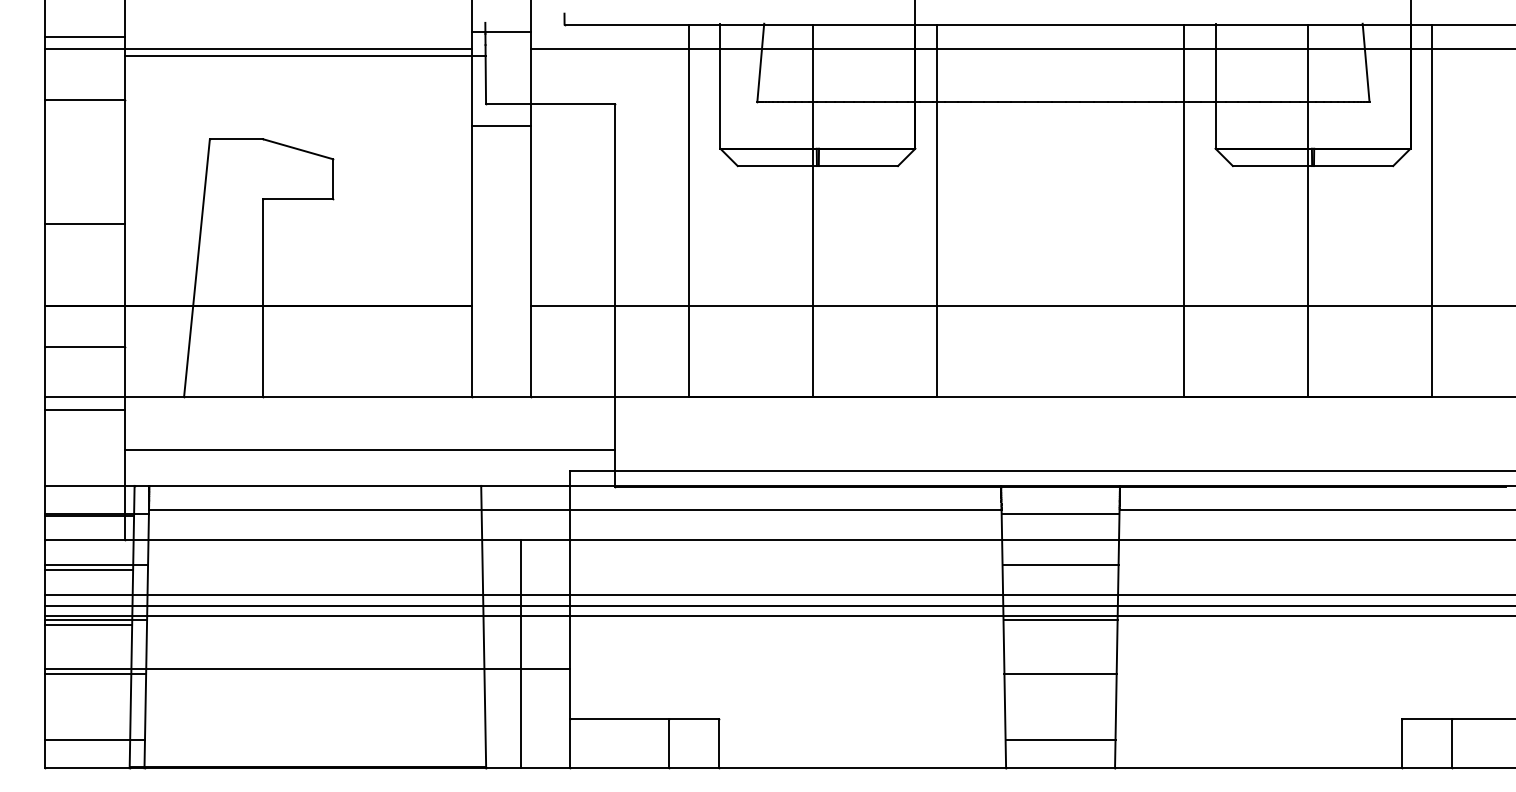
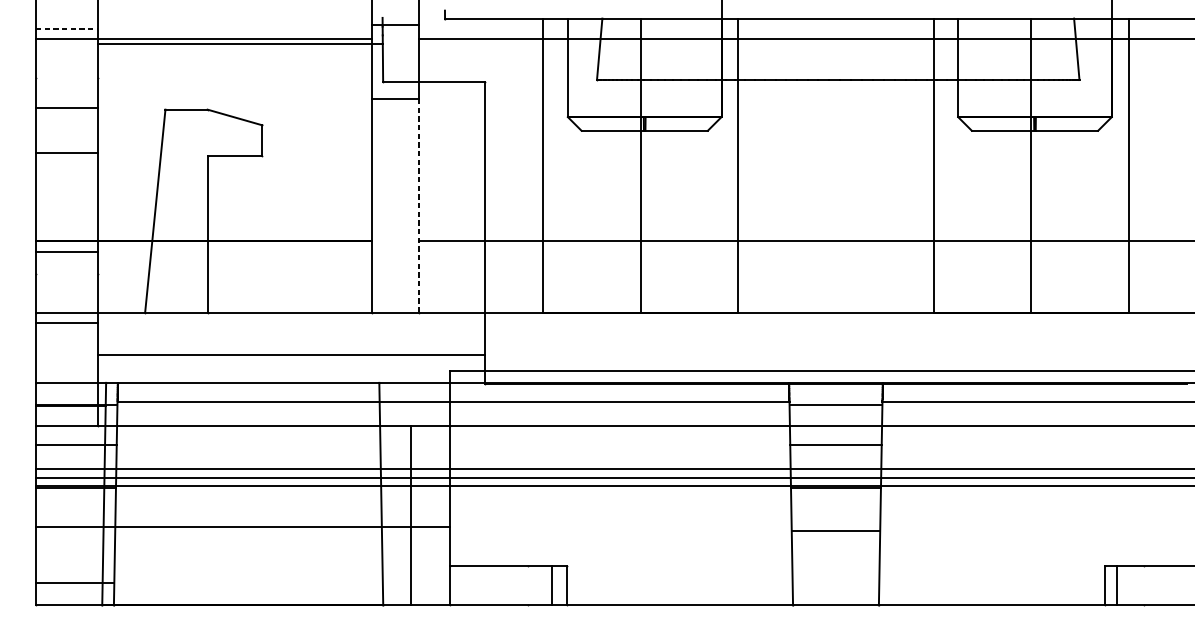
line: (85, 37) -> (67, 29), solid -> dashed
line: (84, 99) -> (66, 108), moved
line: (84, 223) -> (66, 153), moved
line: (531, 261) -> (418, 205), solid -> dashed
line: (84, 347) -> (66, 252), moved
line: (89, 570) -> (70, 449), removed
line: (88, 624) -> (69, 492), removed
line: (95, 674) -> (75, 531), removed
line: (1060, 739) -> (835, 582), removed
line: (669, 743) -> (552, 585), moved
line: (1451, 743) -> (1116, 585), moved

